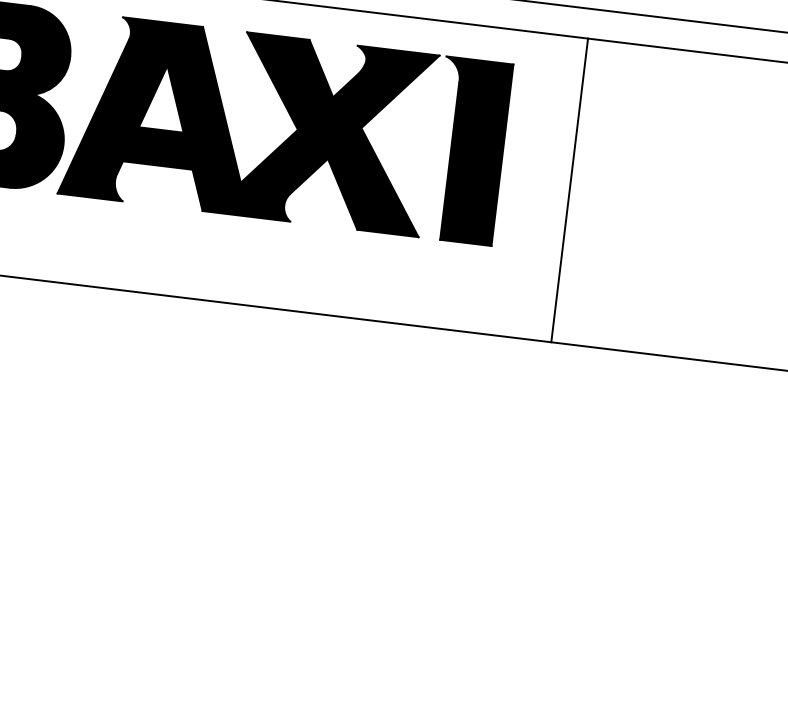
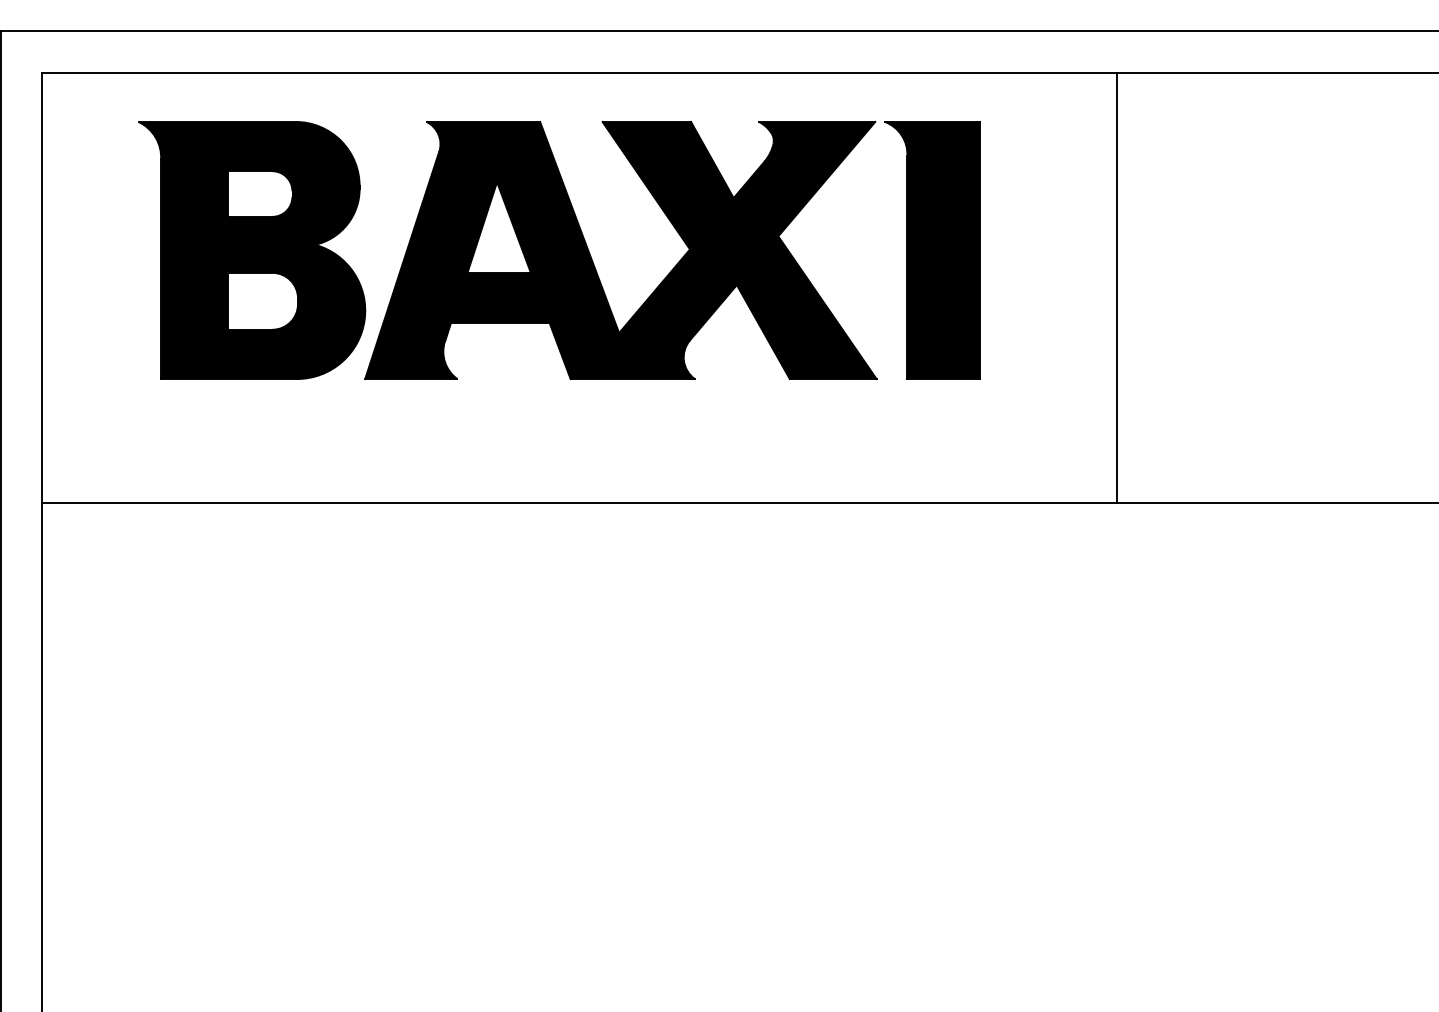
line: (569, 190) -> (1116, 288), moved

